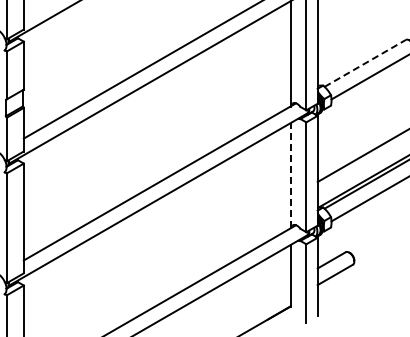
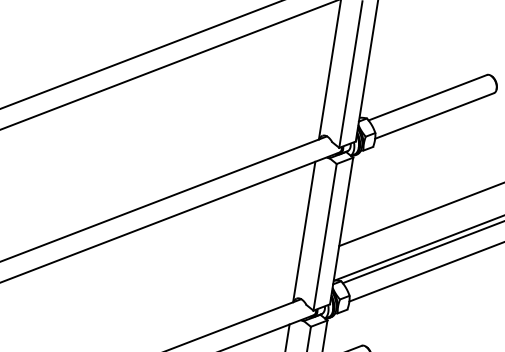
line: (365, 63) -> (428, 97), dashed -> solid
line: (290, 175) -> (304, 231), dashed -> solid

